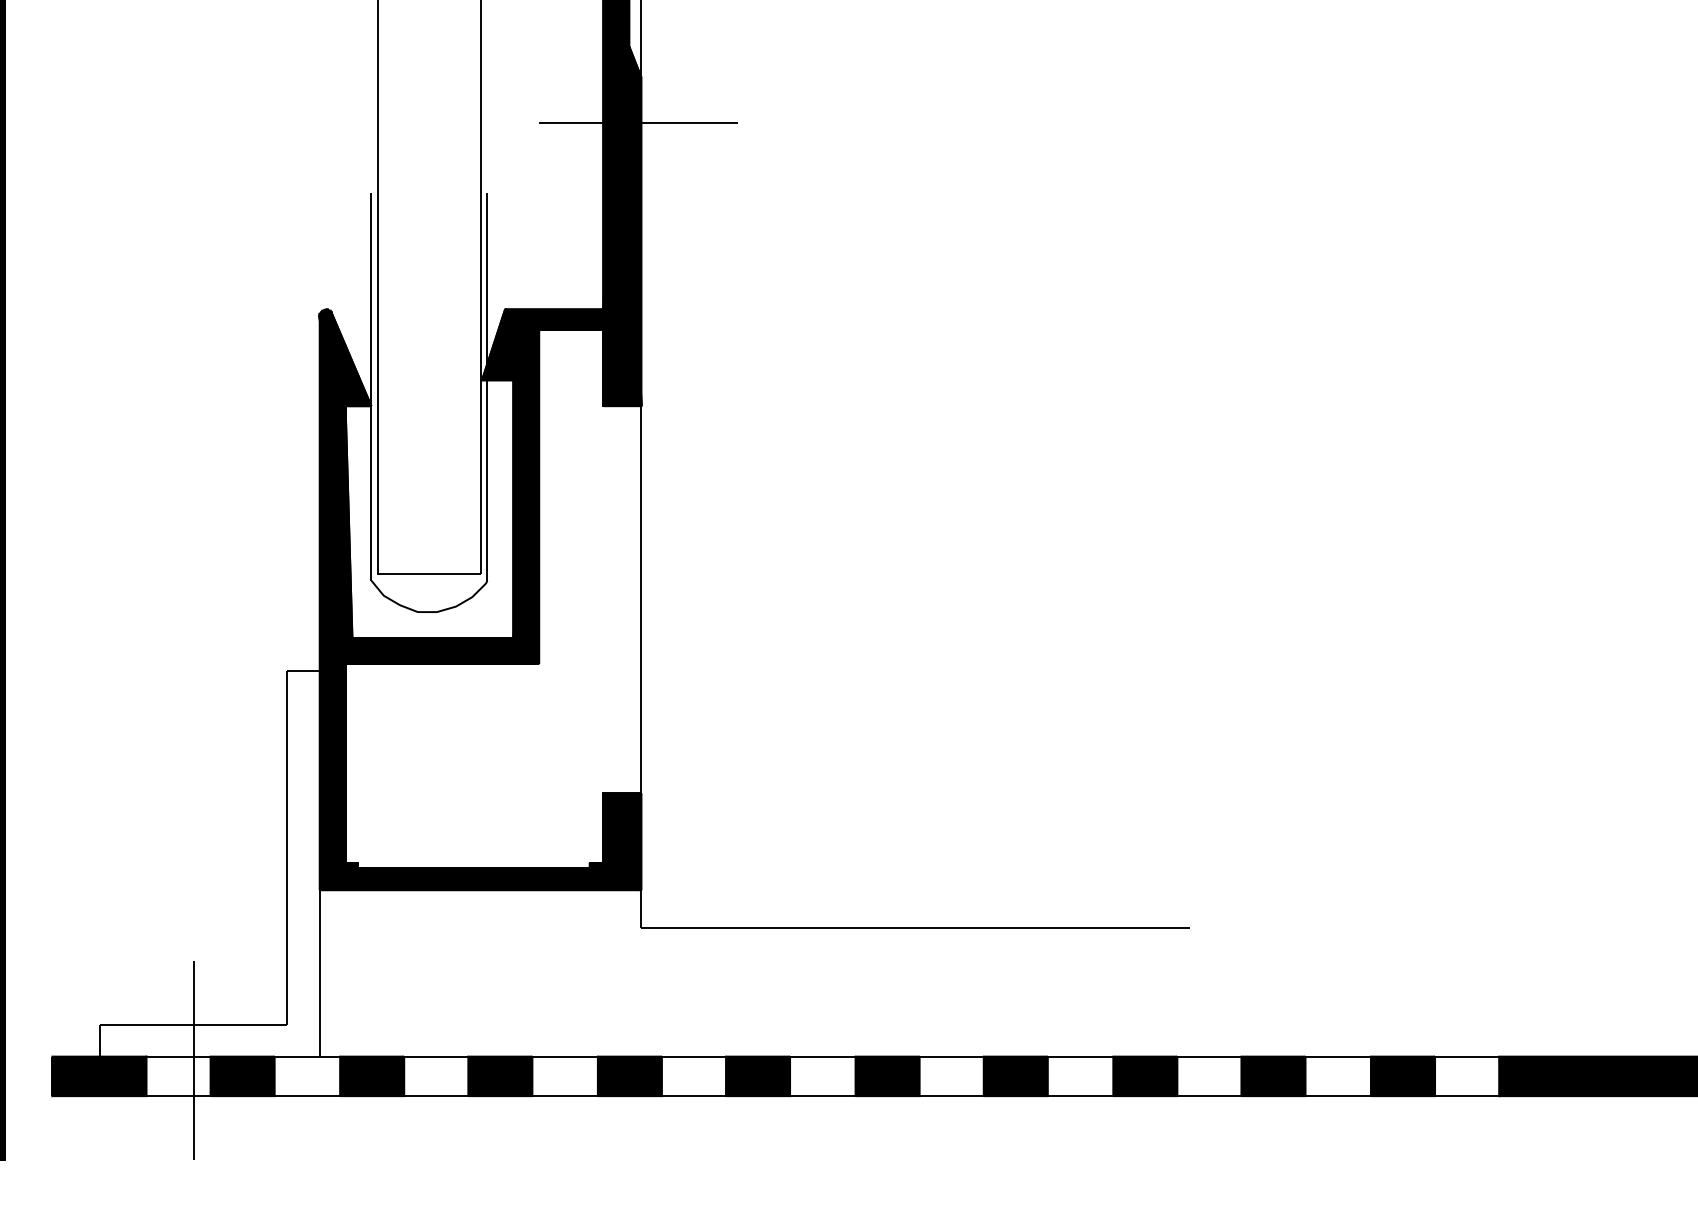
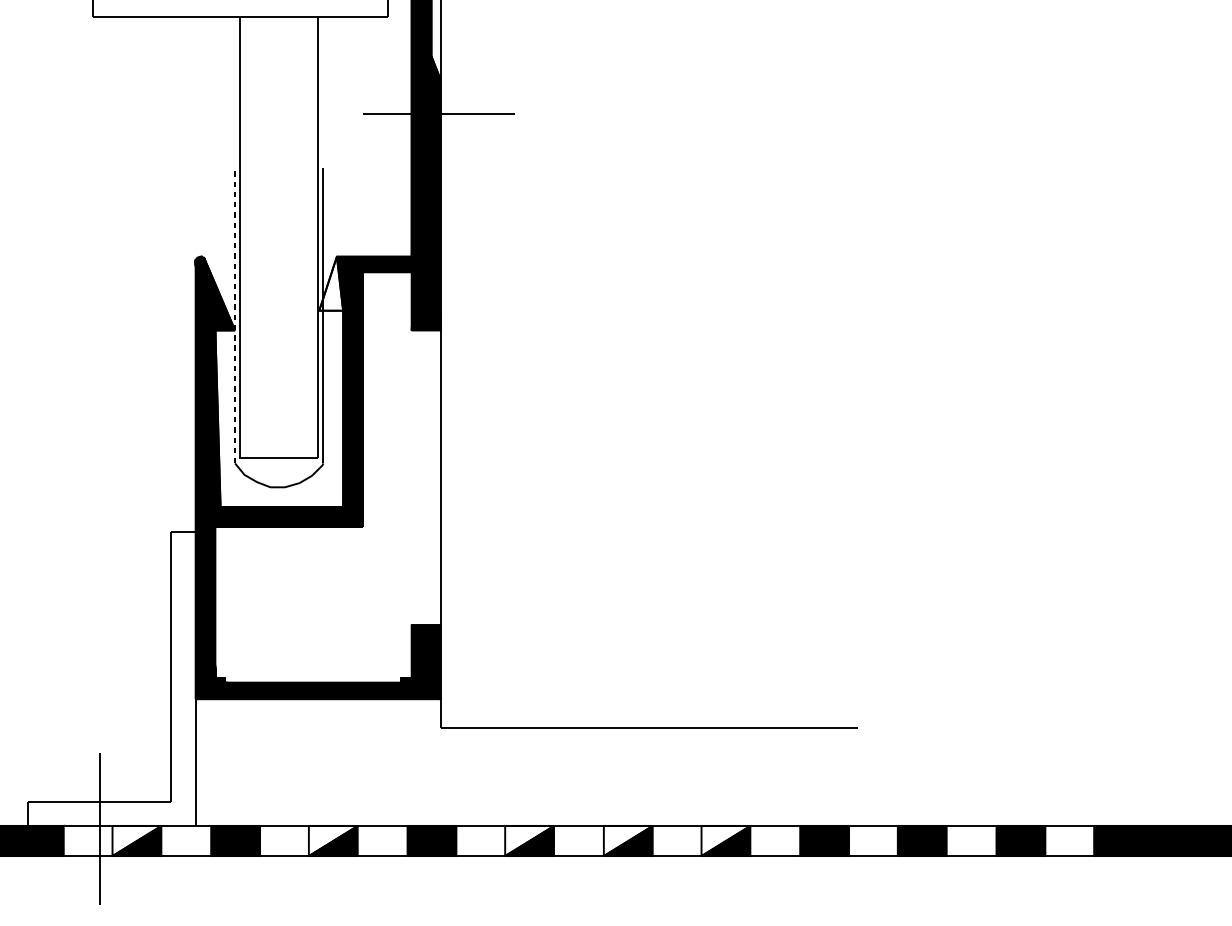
fill: (497, 344) -> (331, 283), removed
line: (371, 387) -> (235, 316), solid -> dashed
fill: (242, 1076) -> (136, 841), removed
fill: (500, 1076) -> (333, 841), removed
fill: (758, 1076) -> (529, 841), removed
fill: (887, 1076) -> (628, 841), removed
fill: (1015, 1076) -> (725, 841), removed

